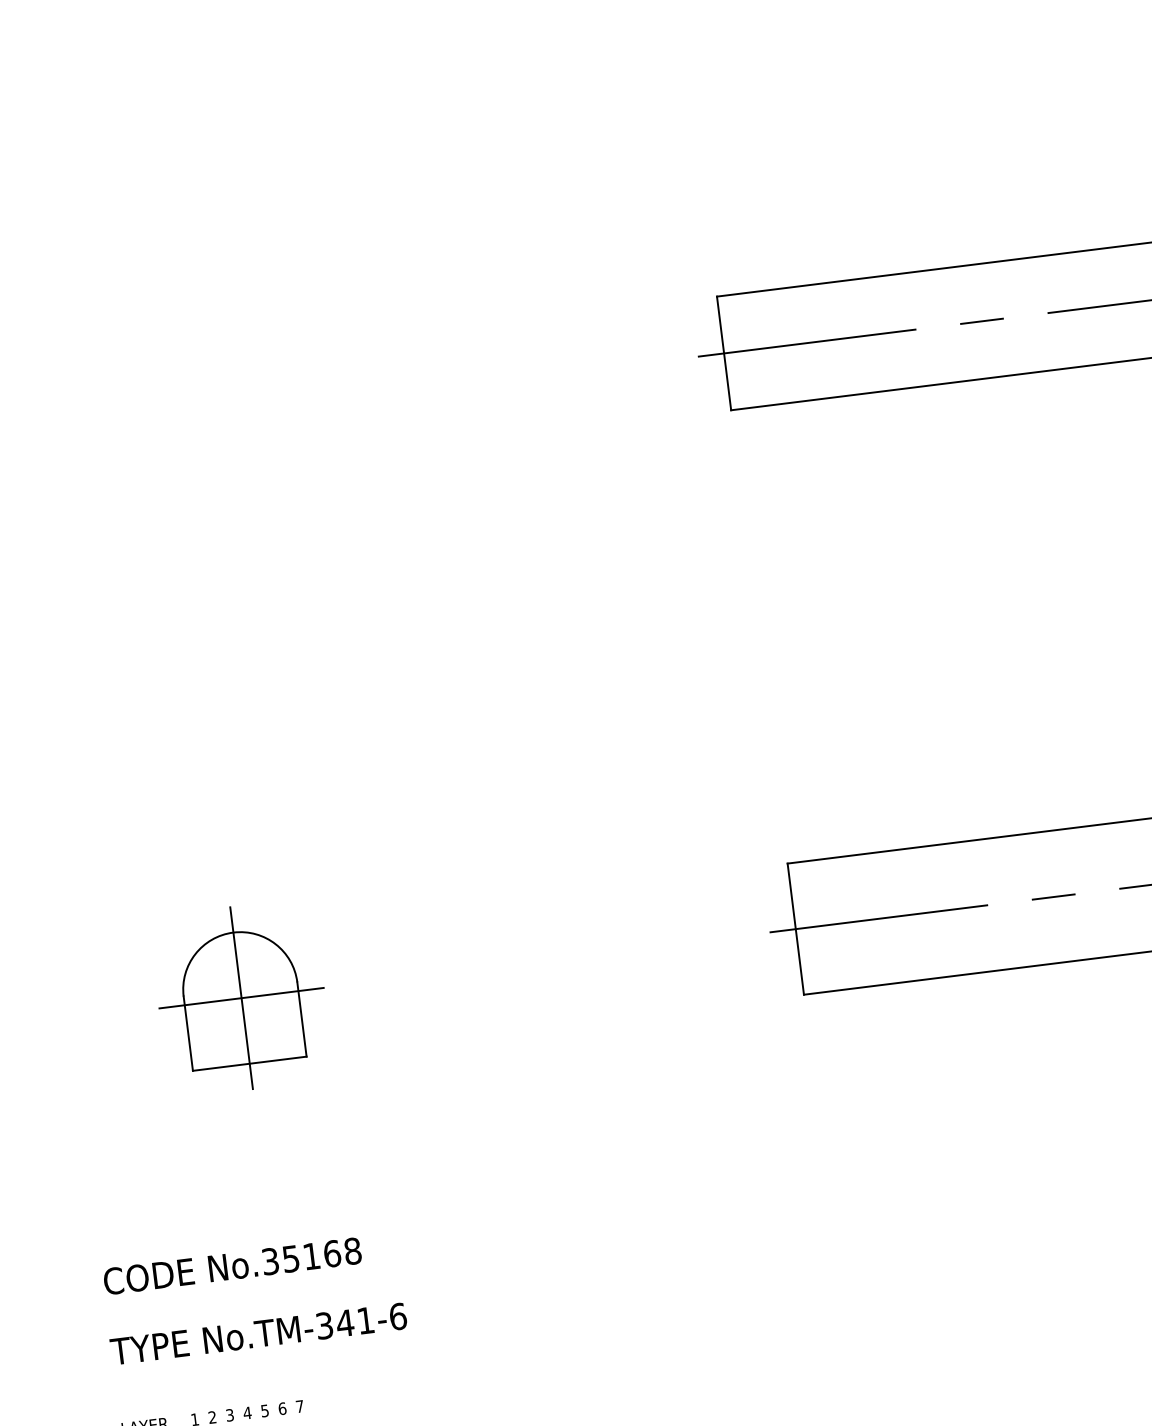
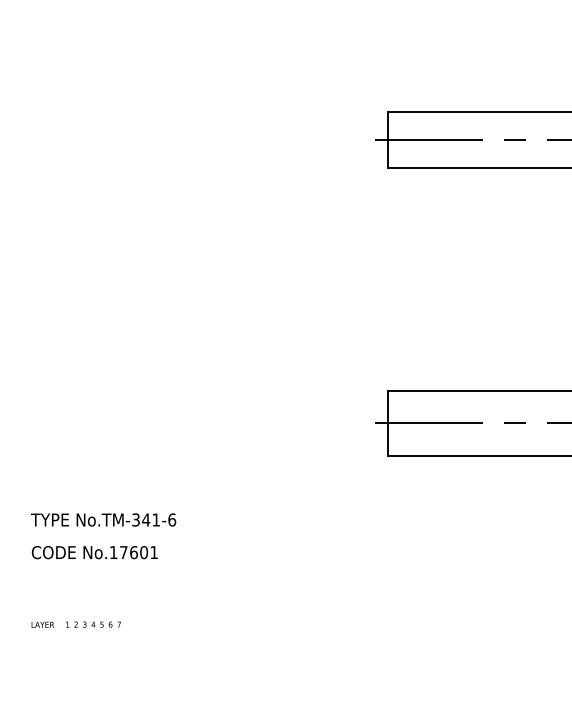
part: (241, 996) -> (115, 422), removed
text: (310, 1256) -> (133, 552), No.35168 -> No.17601
text: (258, 1333) -> (103, 519), moved

